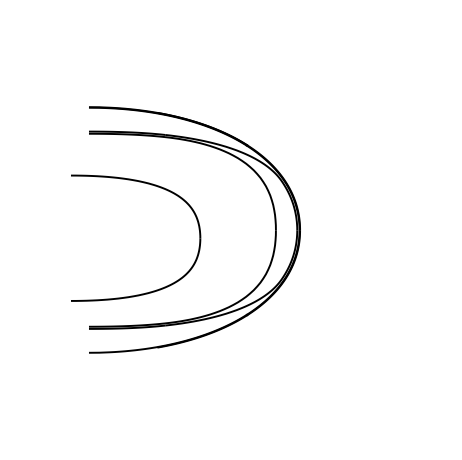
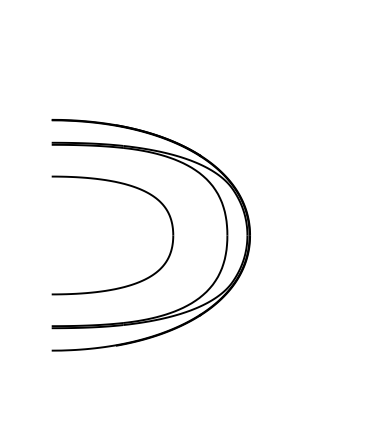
part: (154, 186) -> (130, 186), moved

